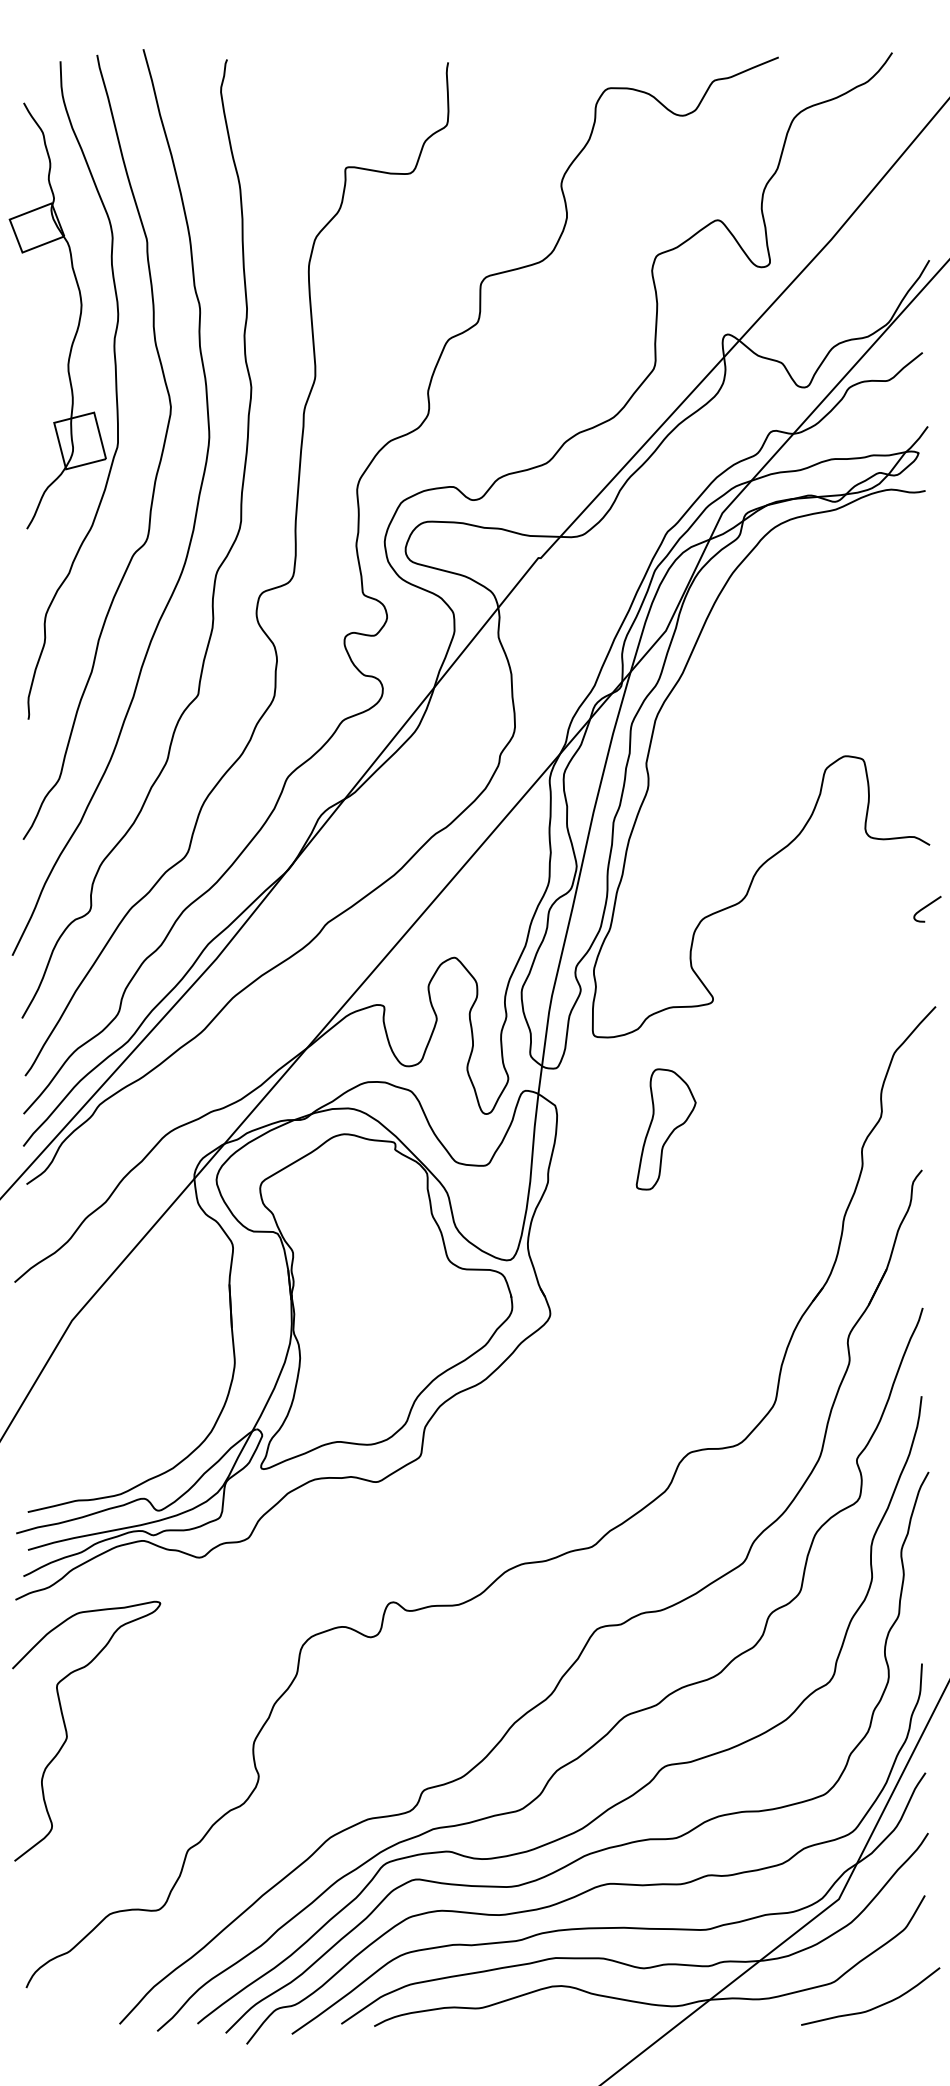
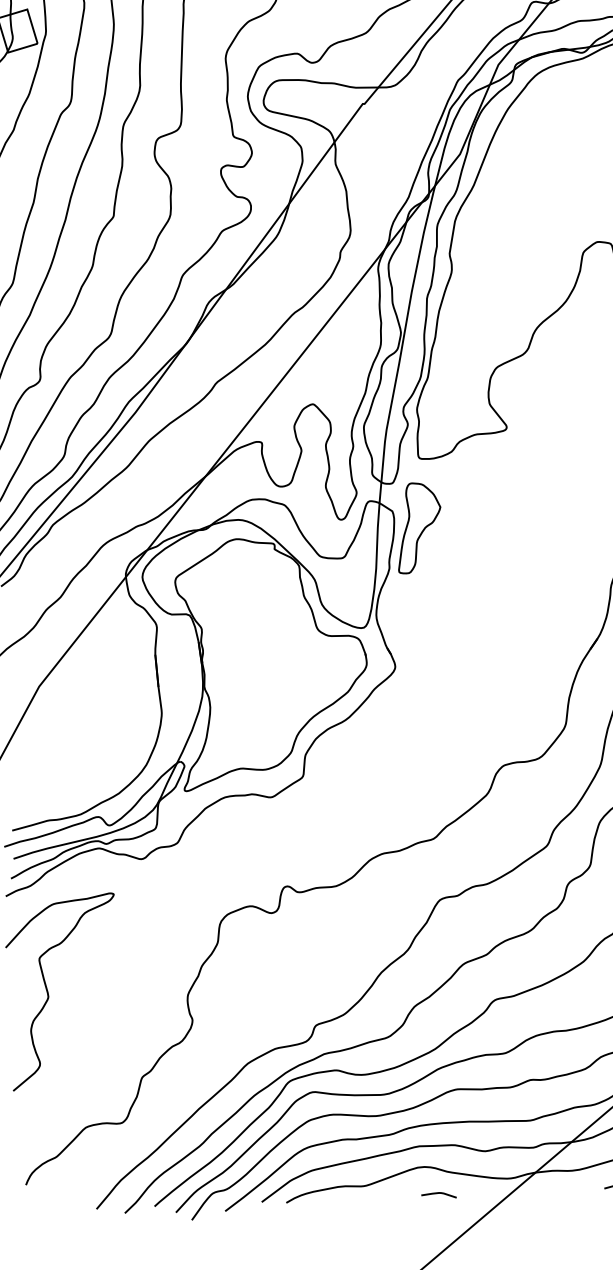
part: (665, 1129) -> (418, 528), moved
curve: (578, 2022) -> (438, 1193), added

